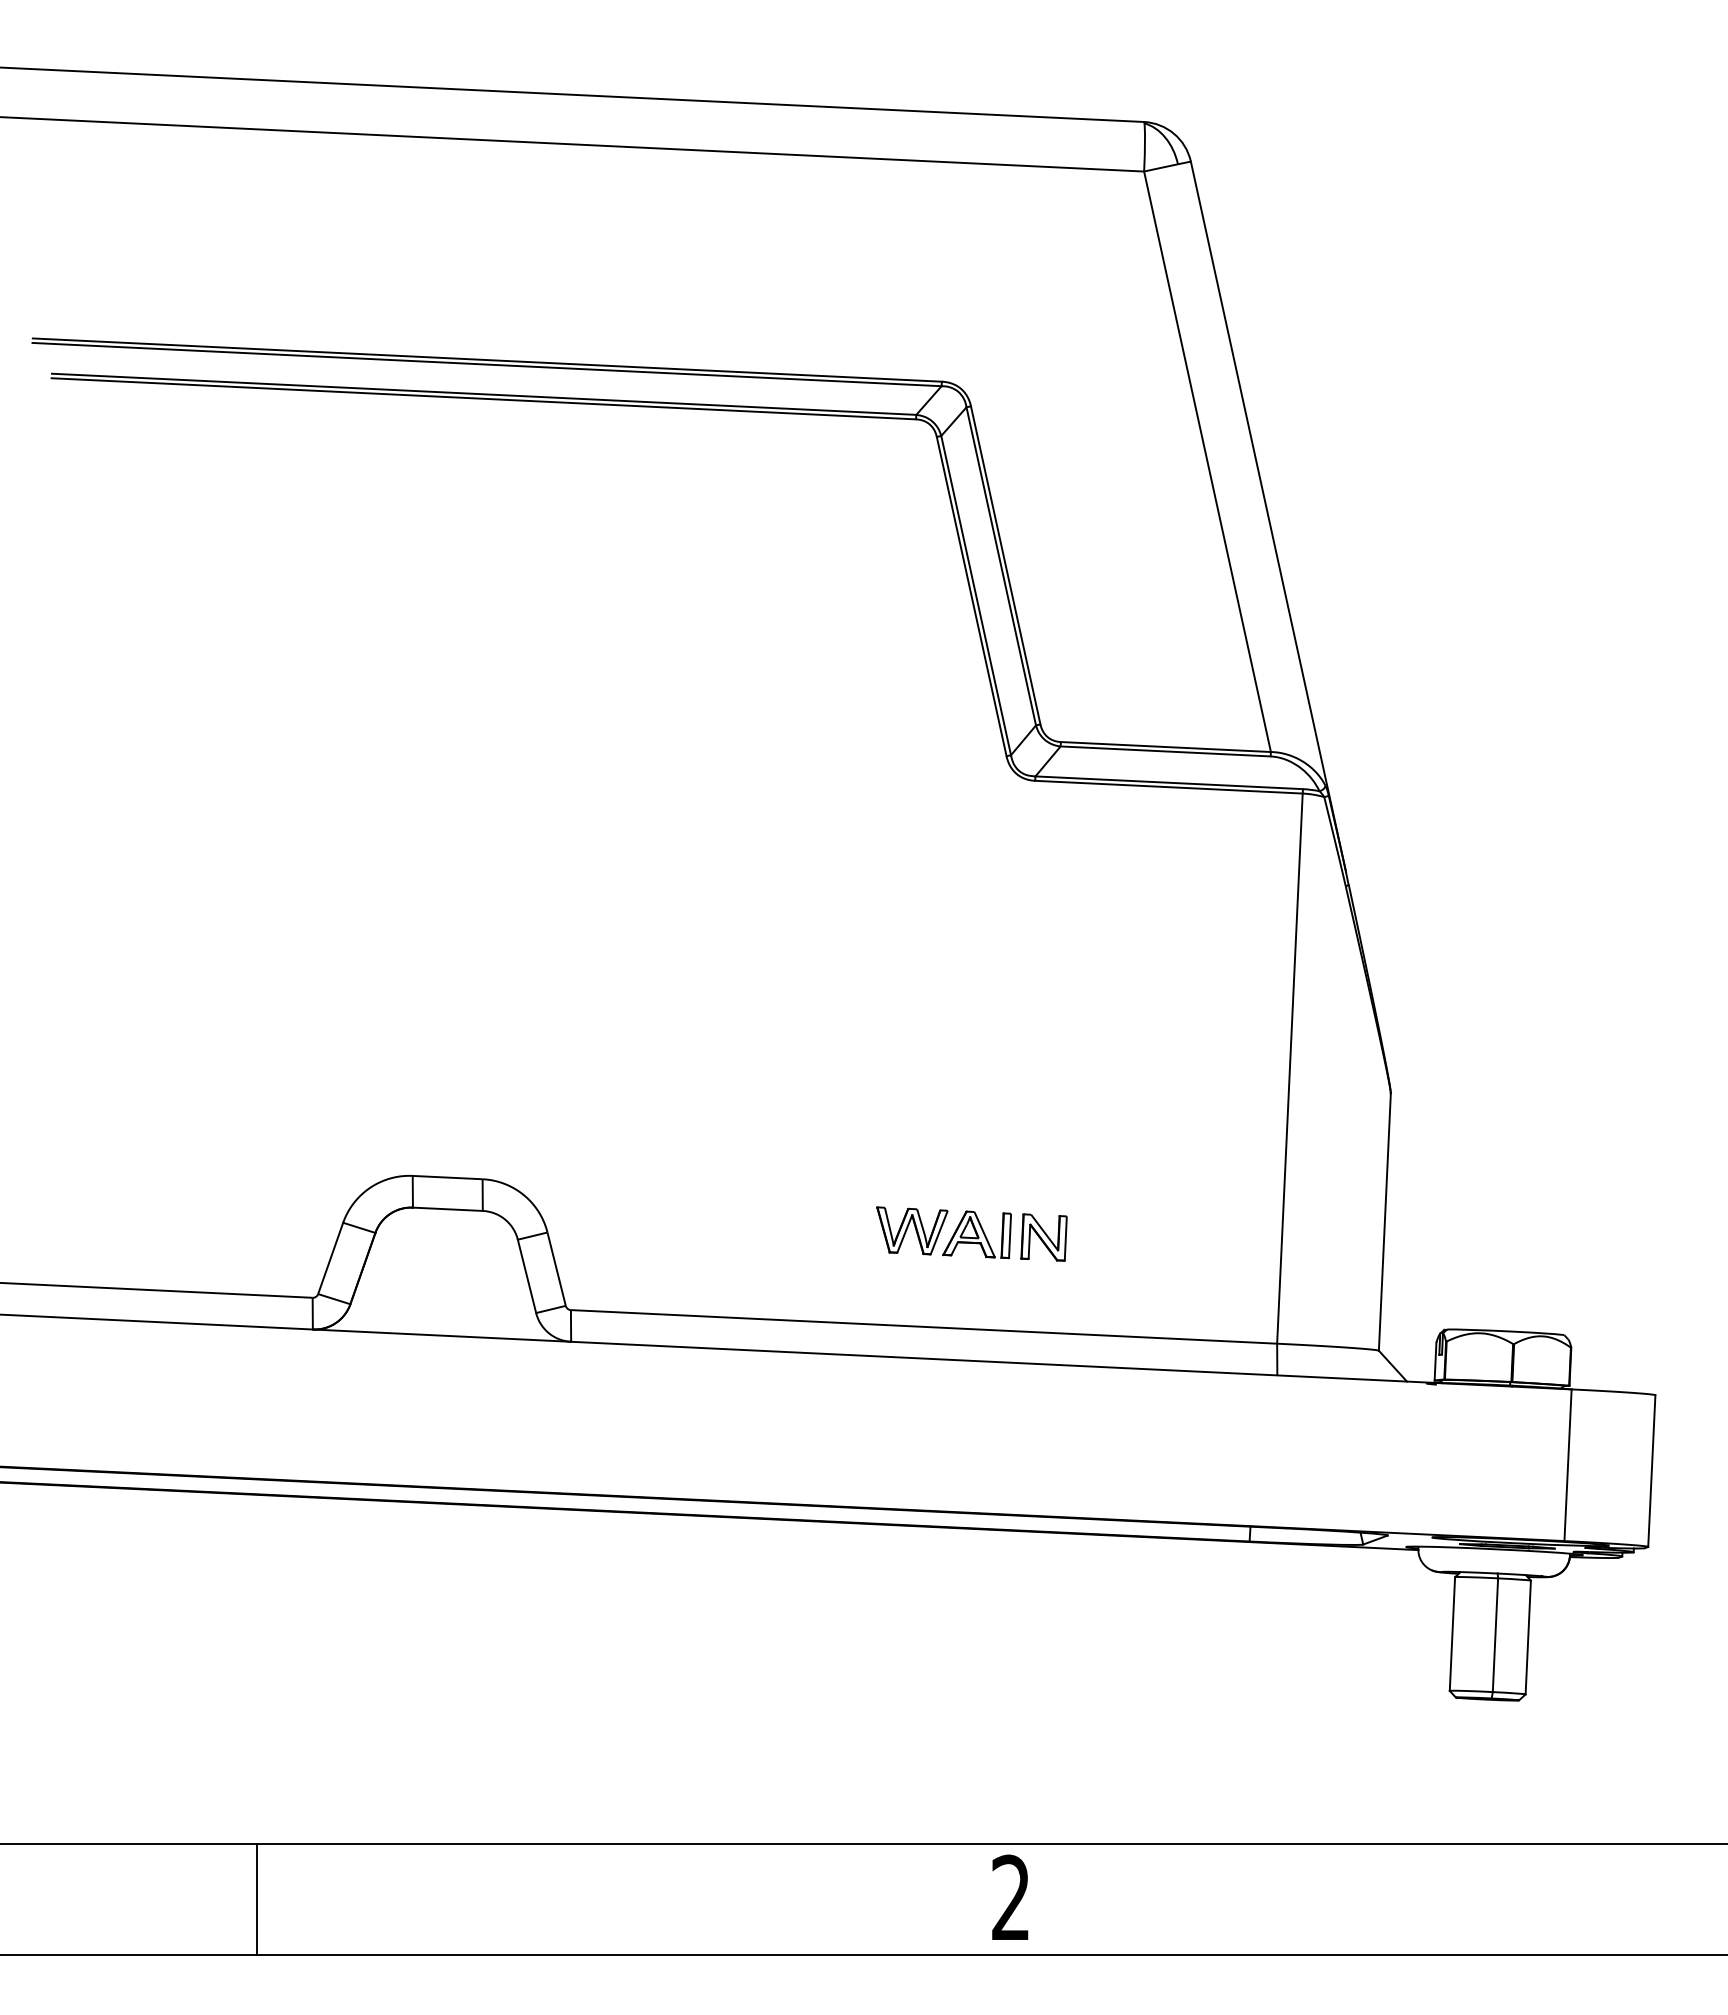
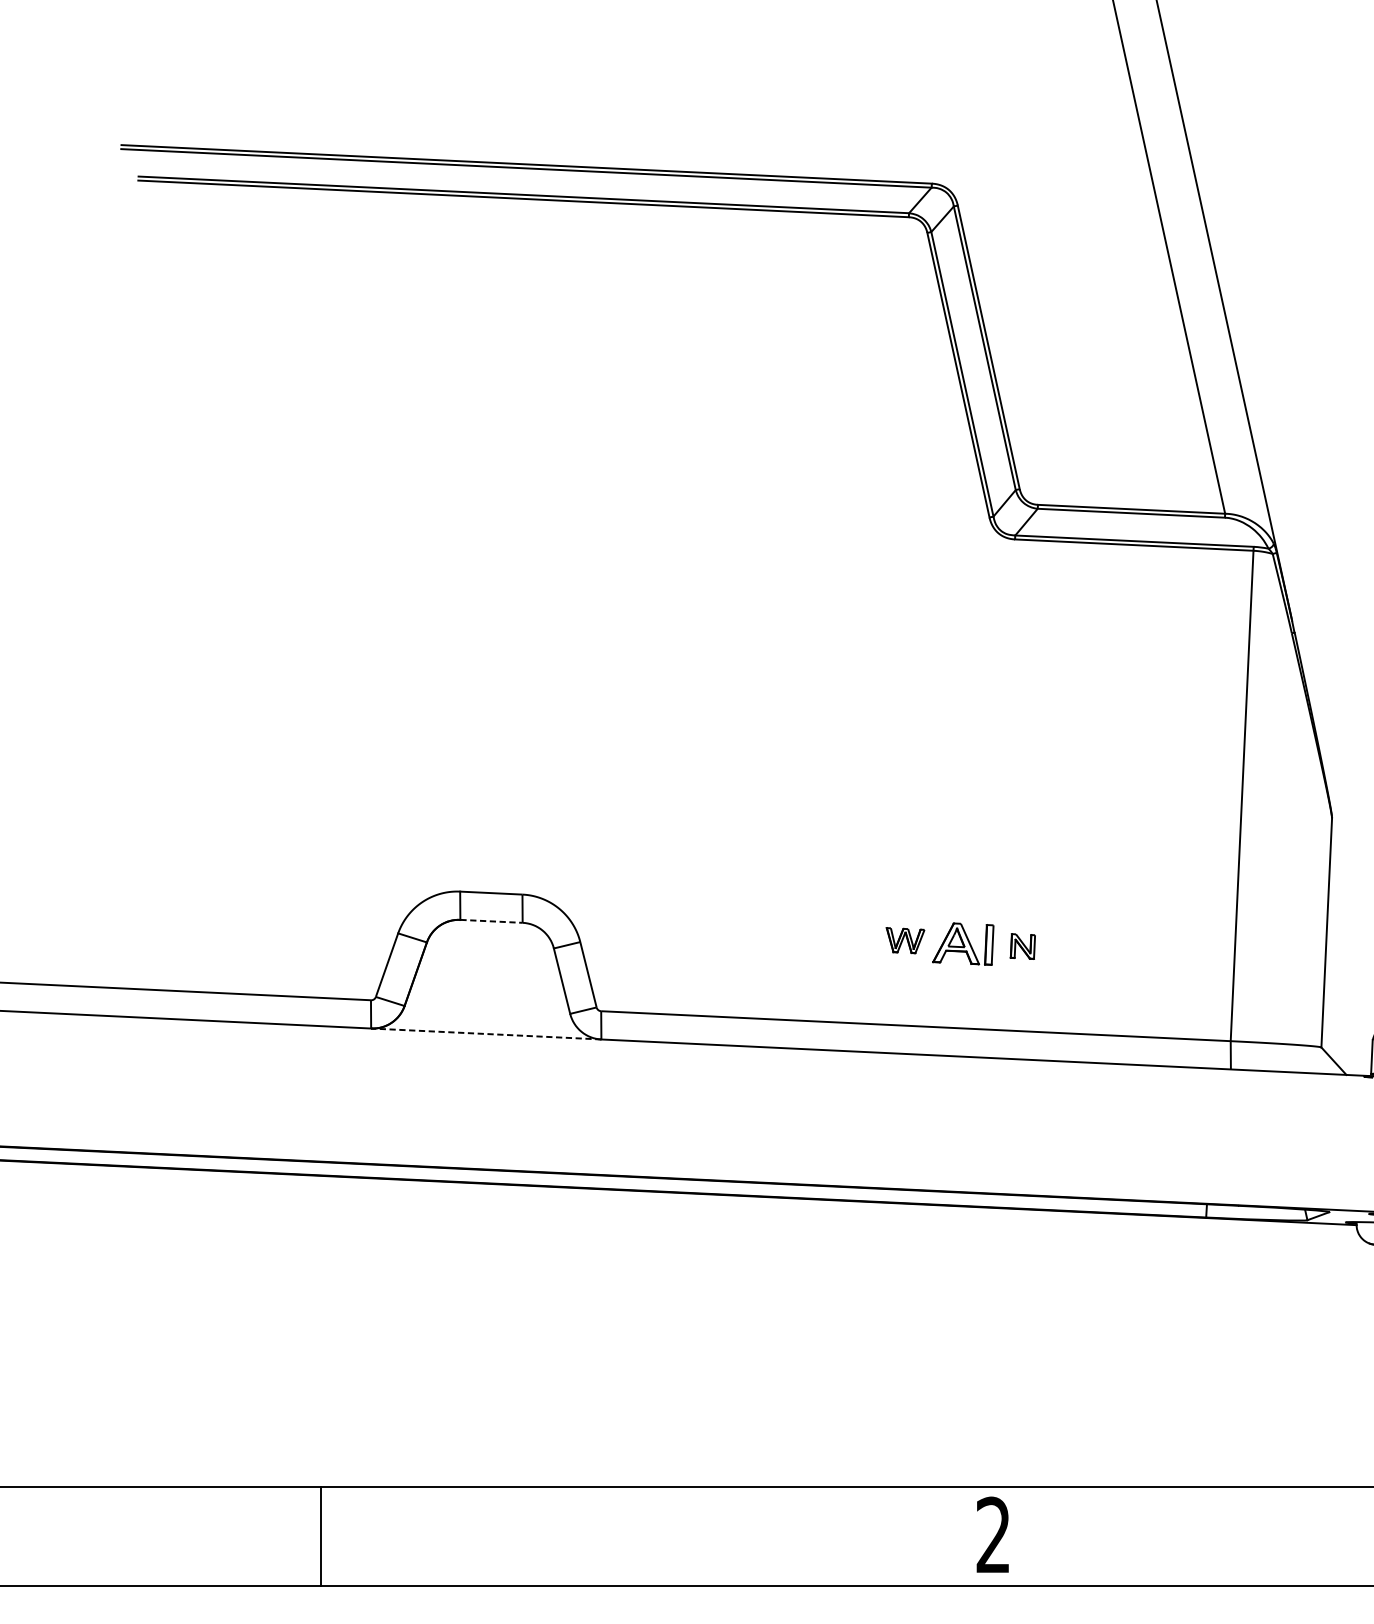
line: (447, 1209) -> (491, 921), solid -> dashed
part: (912, 1230) -> (905, 940), size x0.6
part: (1043, 1237) -> (1022, 946), size x0.6
line: (441, 1335) -> (485, 1033), solid -> dashed

